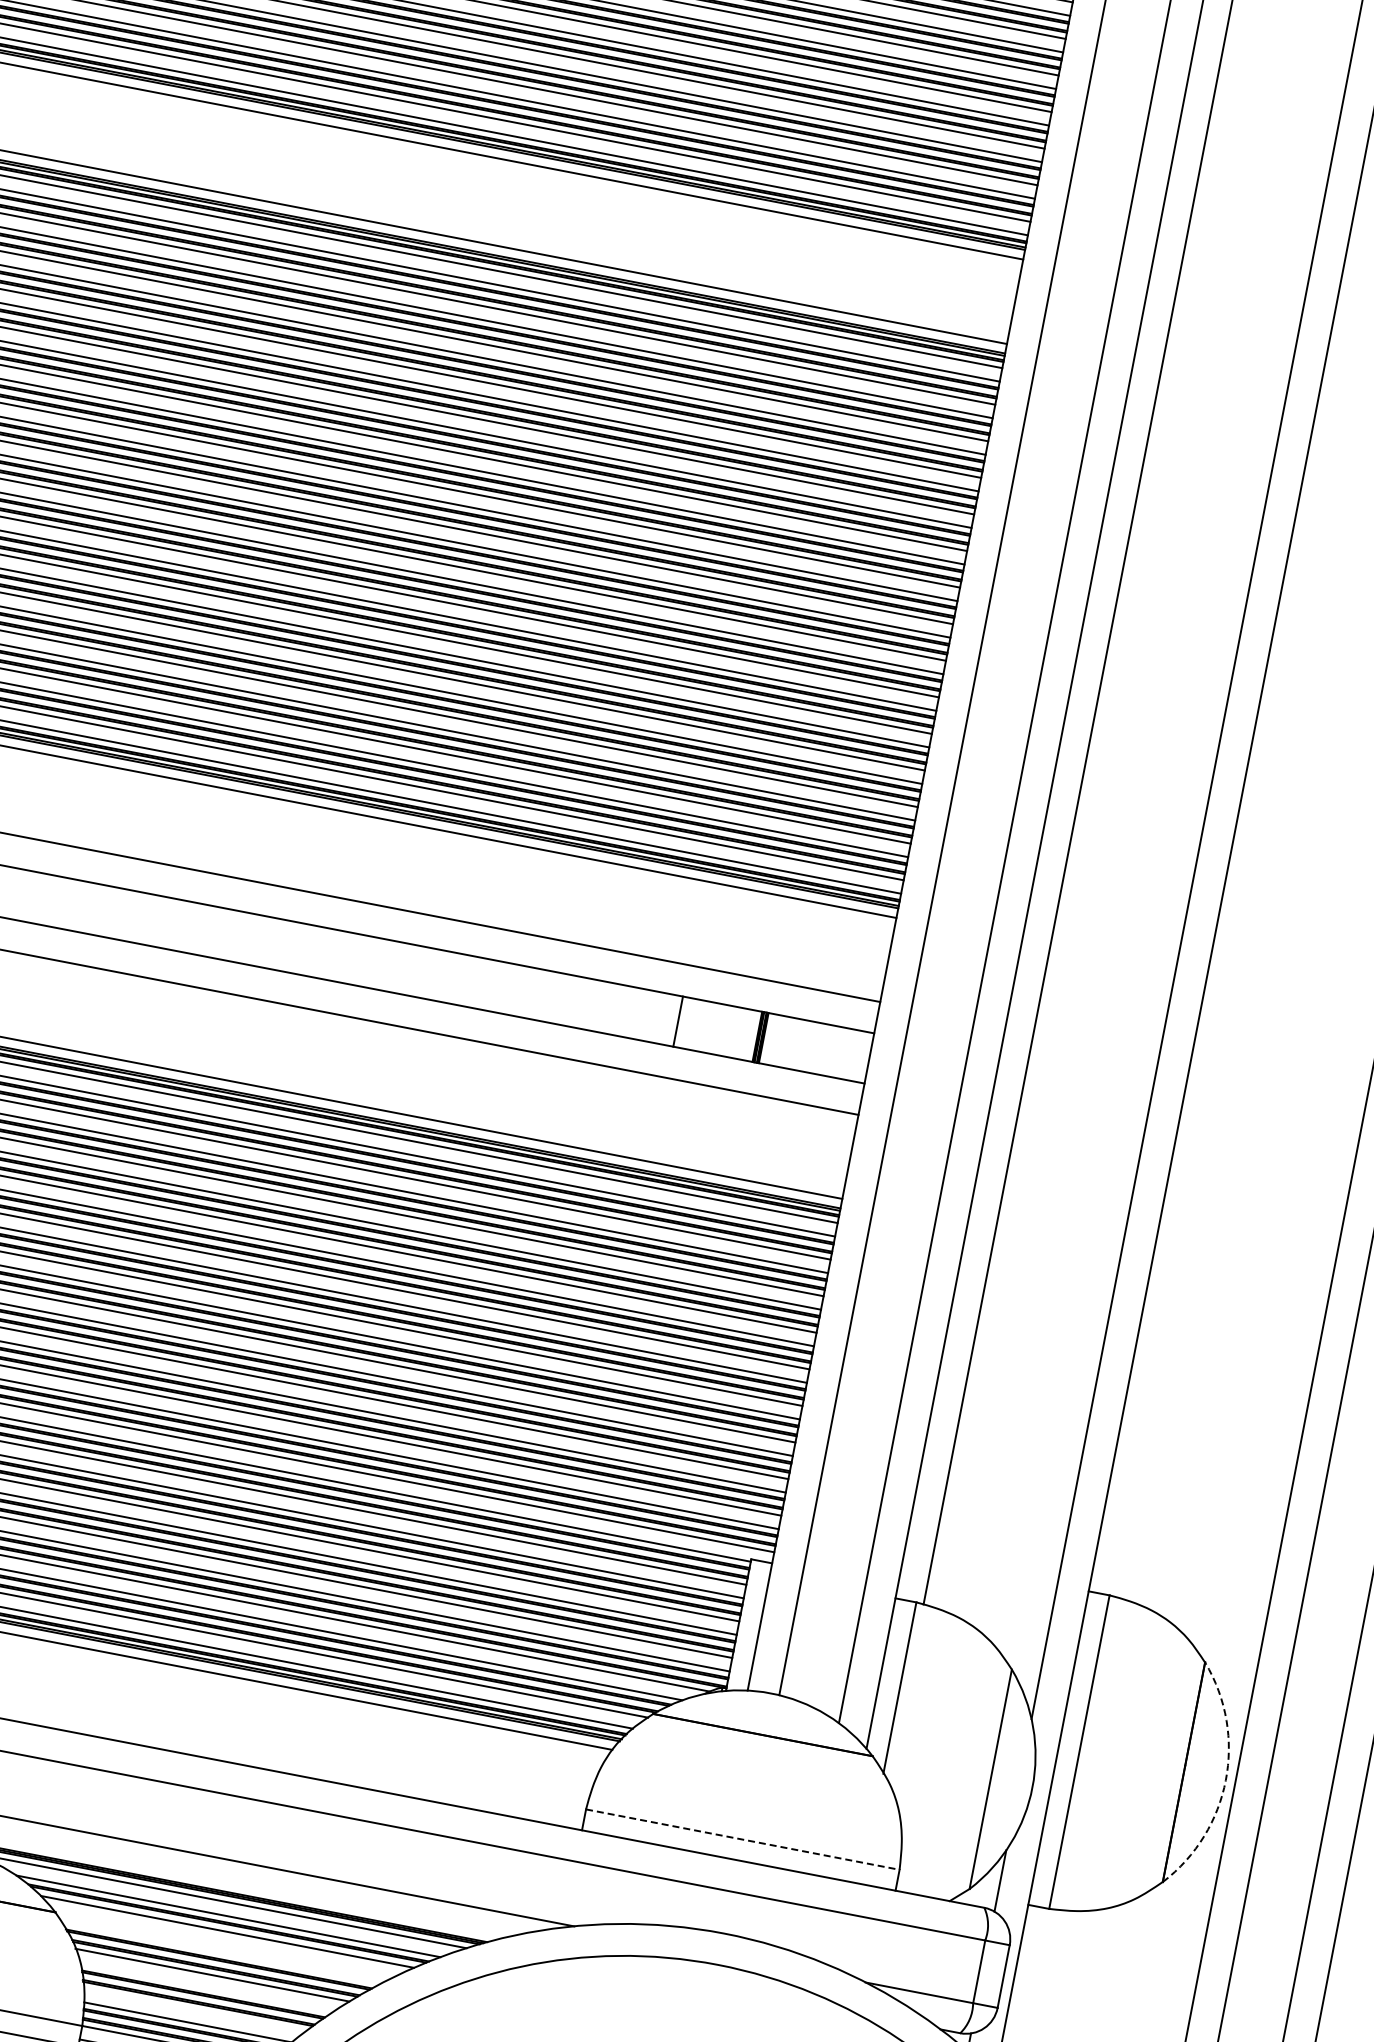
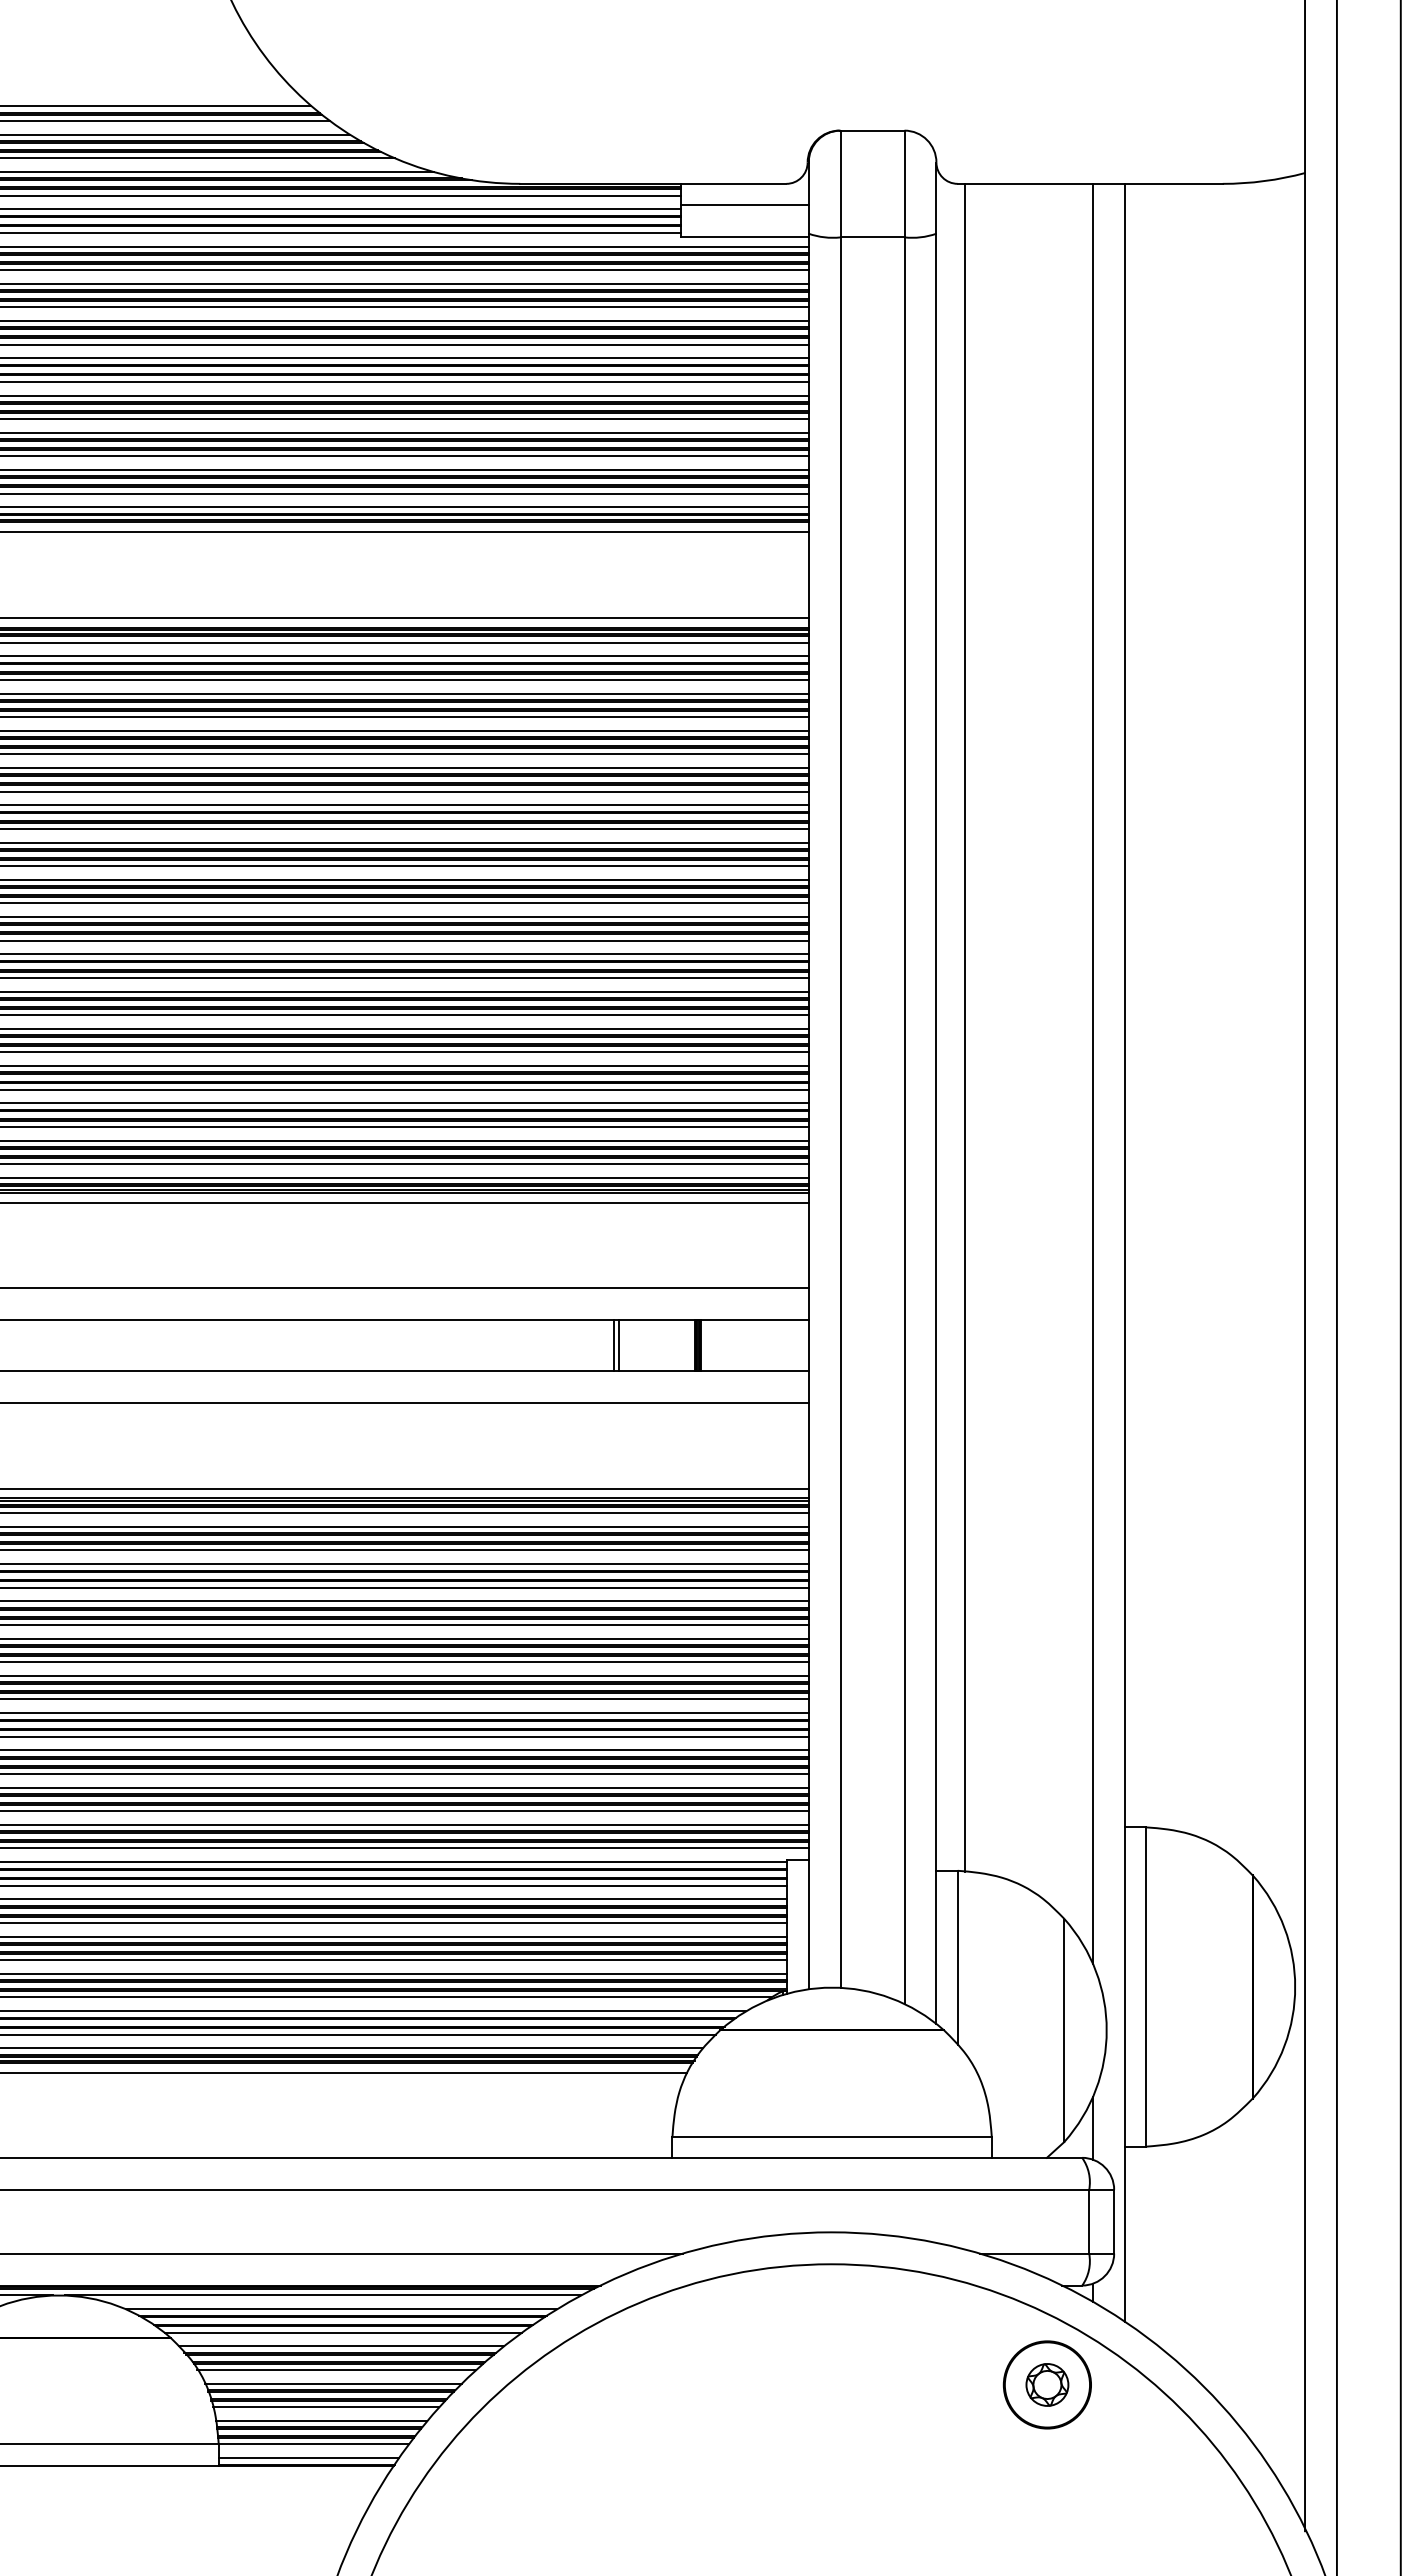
line: (683, 1022) -> (619, 1345), added
arc: (1226, 1780) -> (1295, 1987), dashed -> solid
line: (743, 1839) -> (832, 2136), dashed -> solid
line: (227, 1933) -> (343, 2326), added
line: (225, 1939) -> (343, 2332), added
line: (221, 1952) -> (341, 2346), added
line: (206, 1987) -> (333, 2383), added
line: (194, 2009) -> (325, 2407), added

